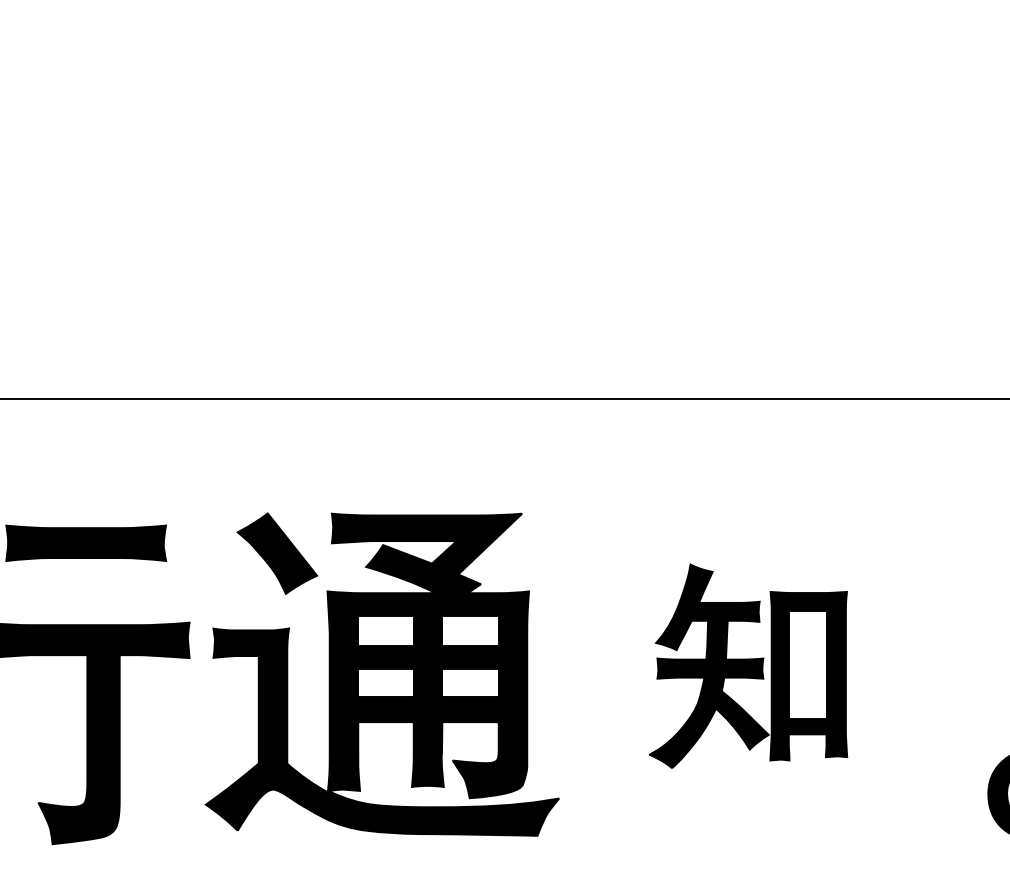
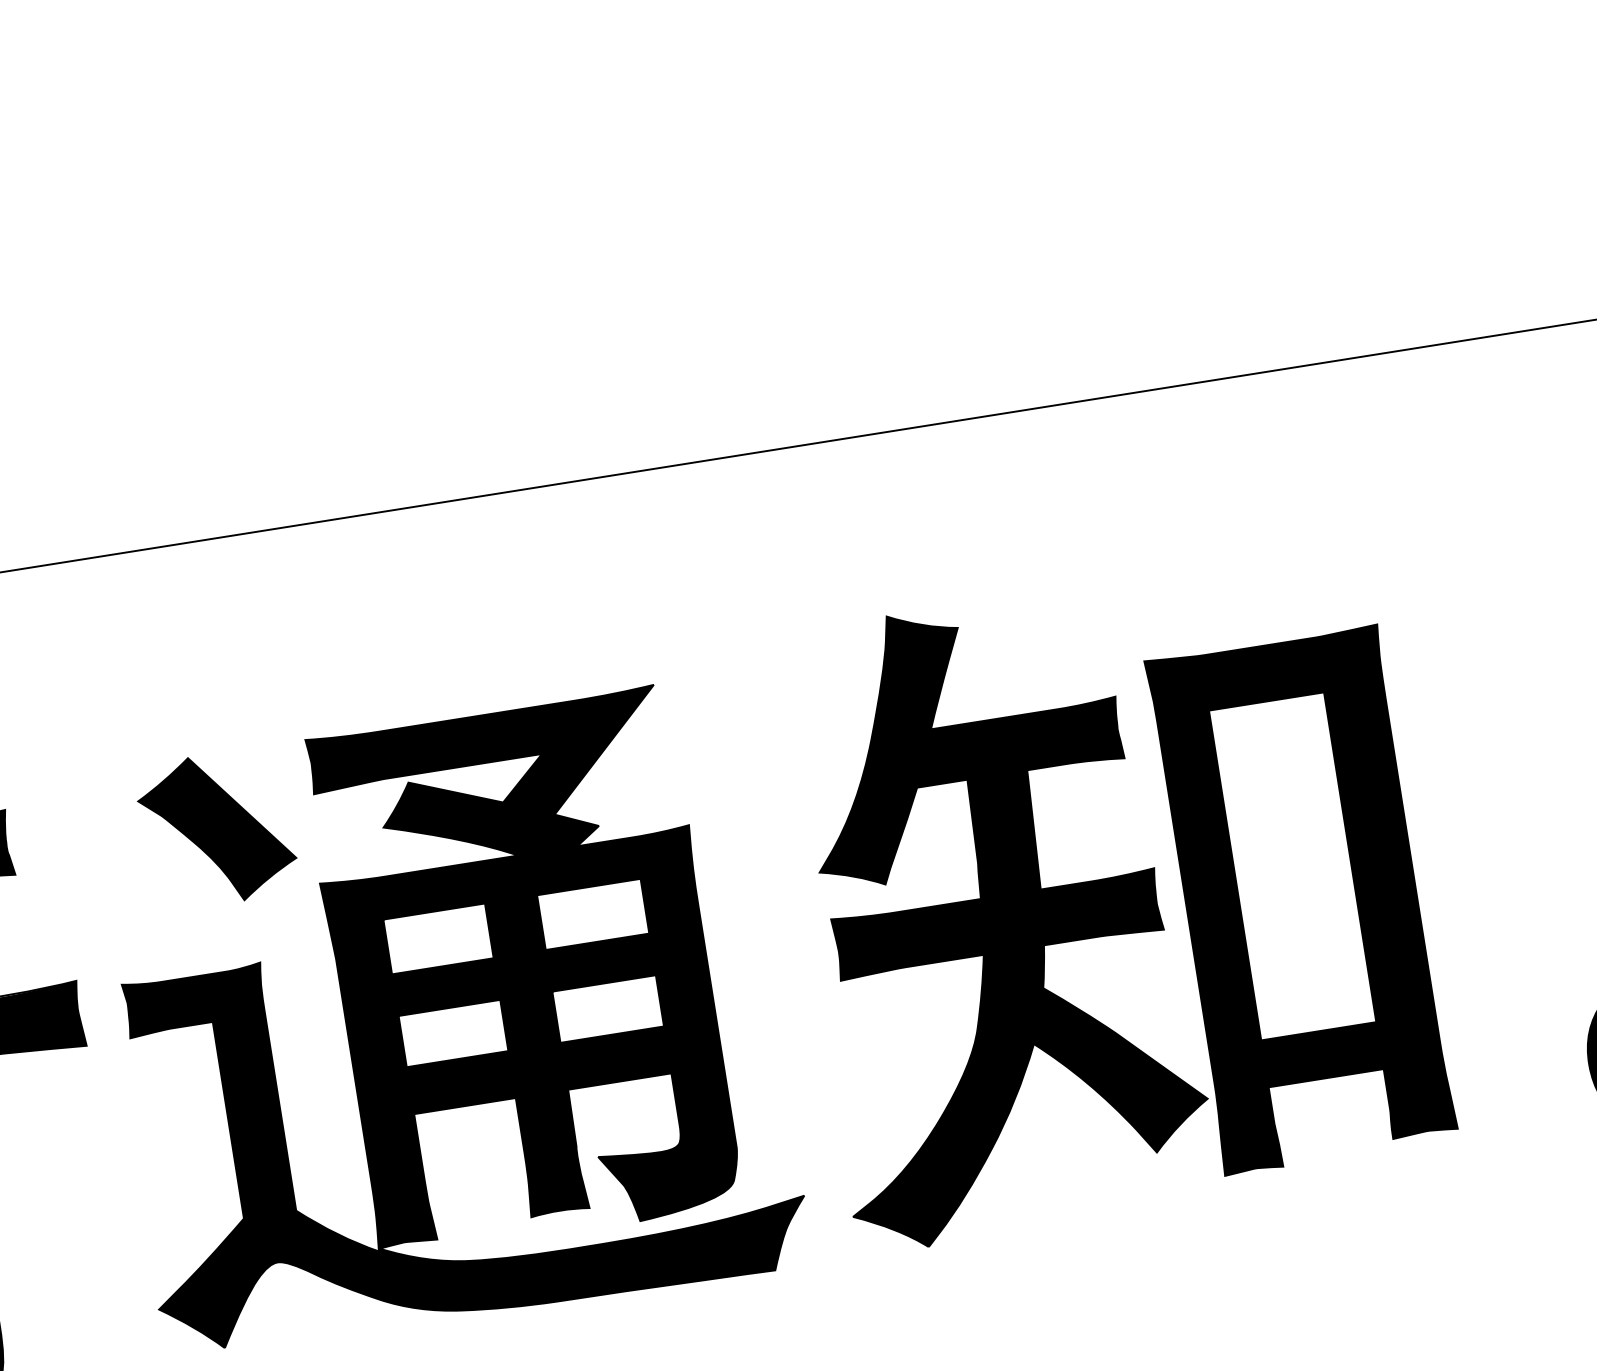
part: (748, 665) -> (1112, 897), size x1.67

